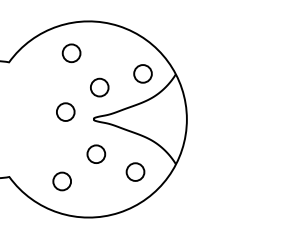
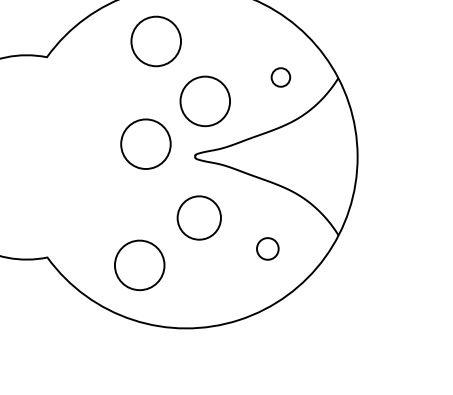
circle: (71, 53) -> (155, 41), size x1.6
circle: (142, 73) -> (280, 76), size x0.6
circle: (99, 87) -> (204, 101), size x1.6
circle: (65, 112) -> (145, 144), size x1.6
circle: (96, 153) -> (199, 216), size x1.4
circle: (135, 171) -> (267, 247), size x0.7
circle: (62, 181) -> (140, 265), size x1.6

